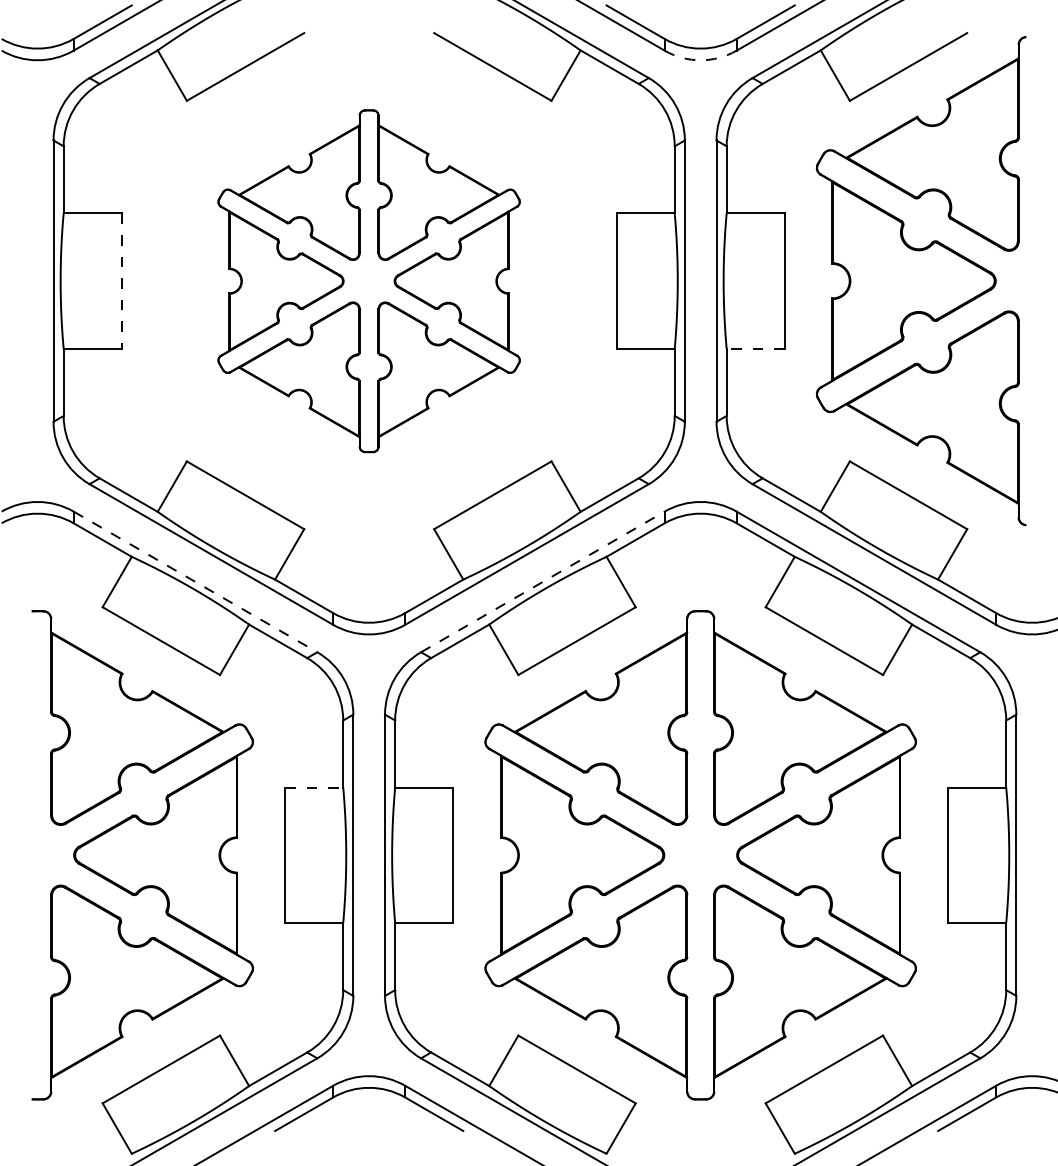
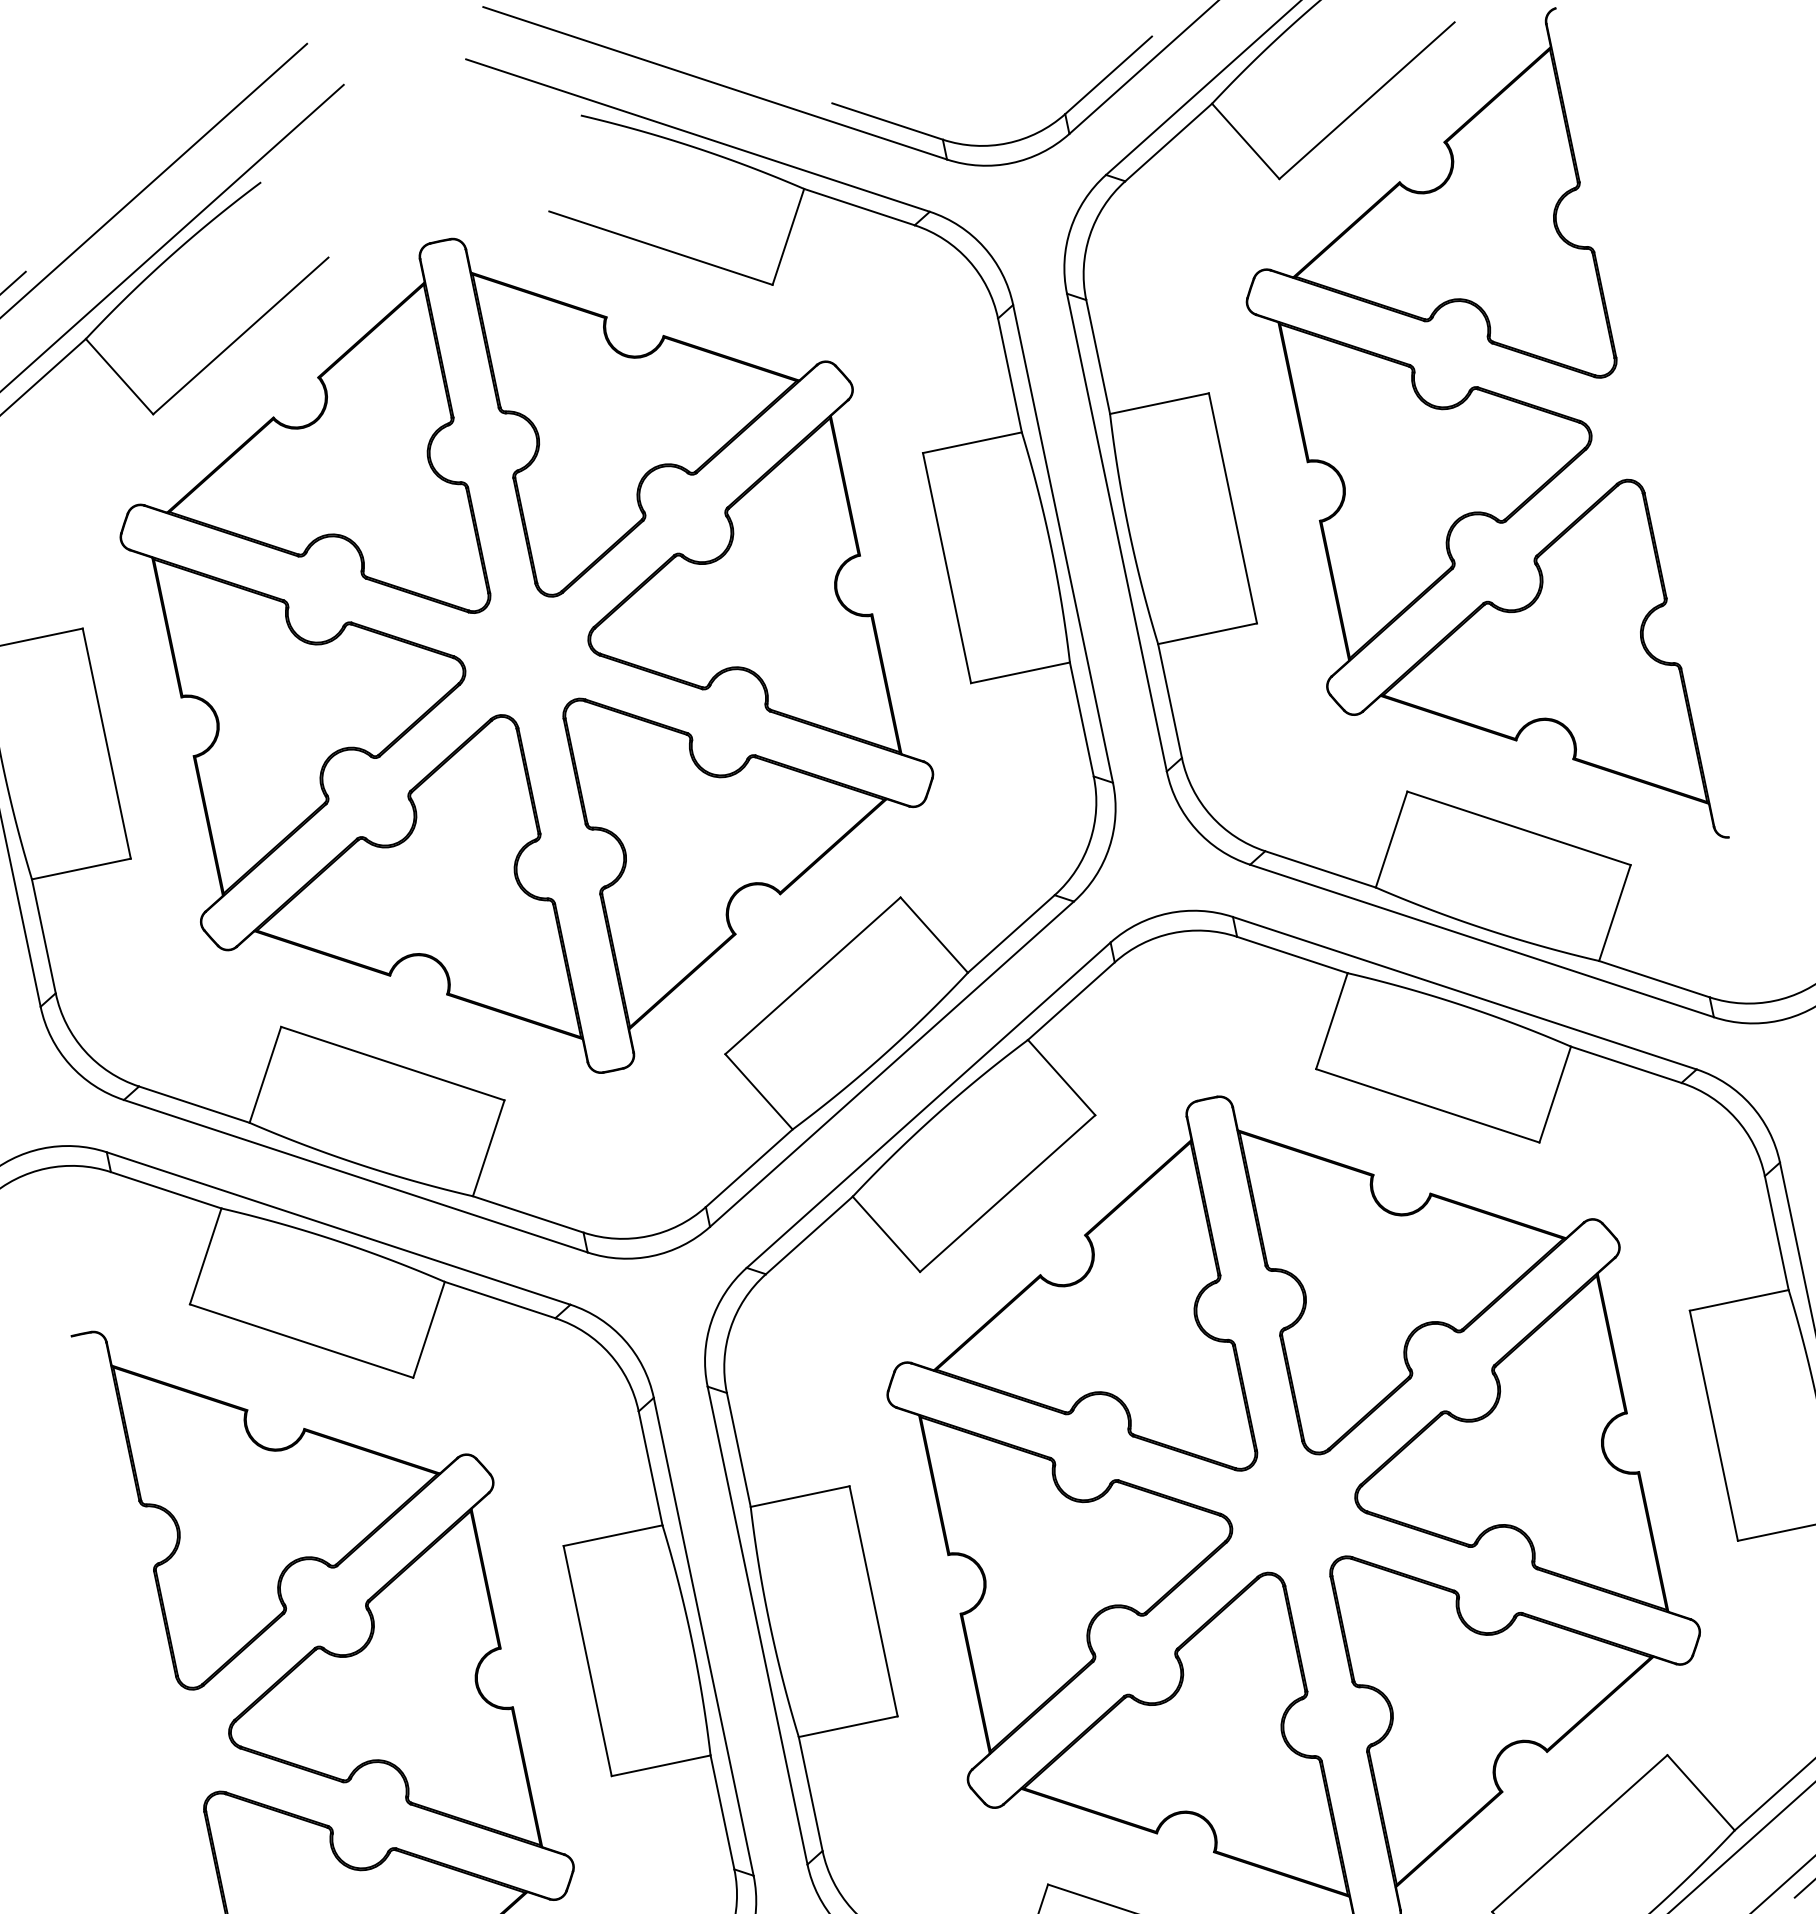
arc: (700, 60) -> (1011, 163), dashed -> solid
line: (121, 281) -> (106, 744), dashed -> solid
part: (368, 281) -> (525, 656), size x1.43
line: (755, 348) -> (1206, 633), dashed -> solid
line: (195, 581) -> (338, 1227), dashed -> solid
line: (542, 581) -> (927, 1104), dashed -> solid
line: (314, 787) -> (613, 1535), dashed -> solid

